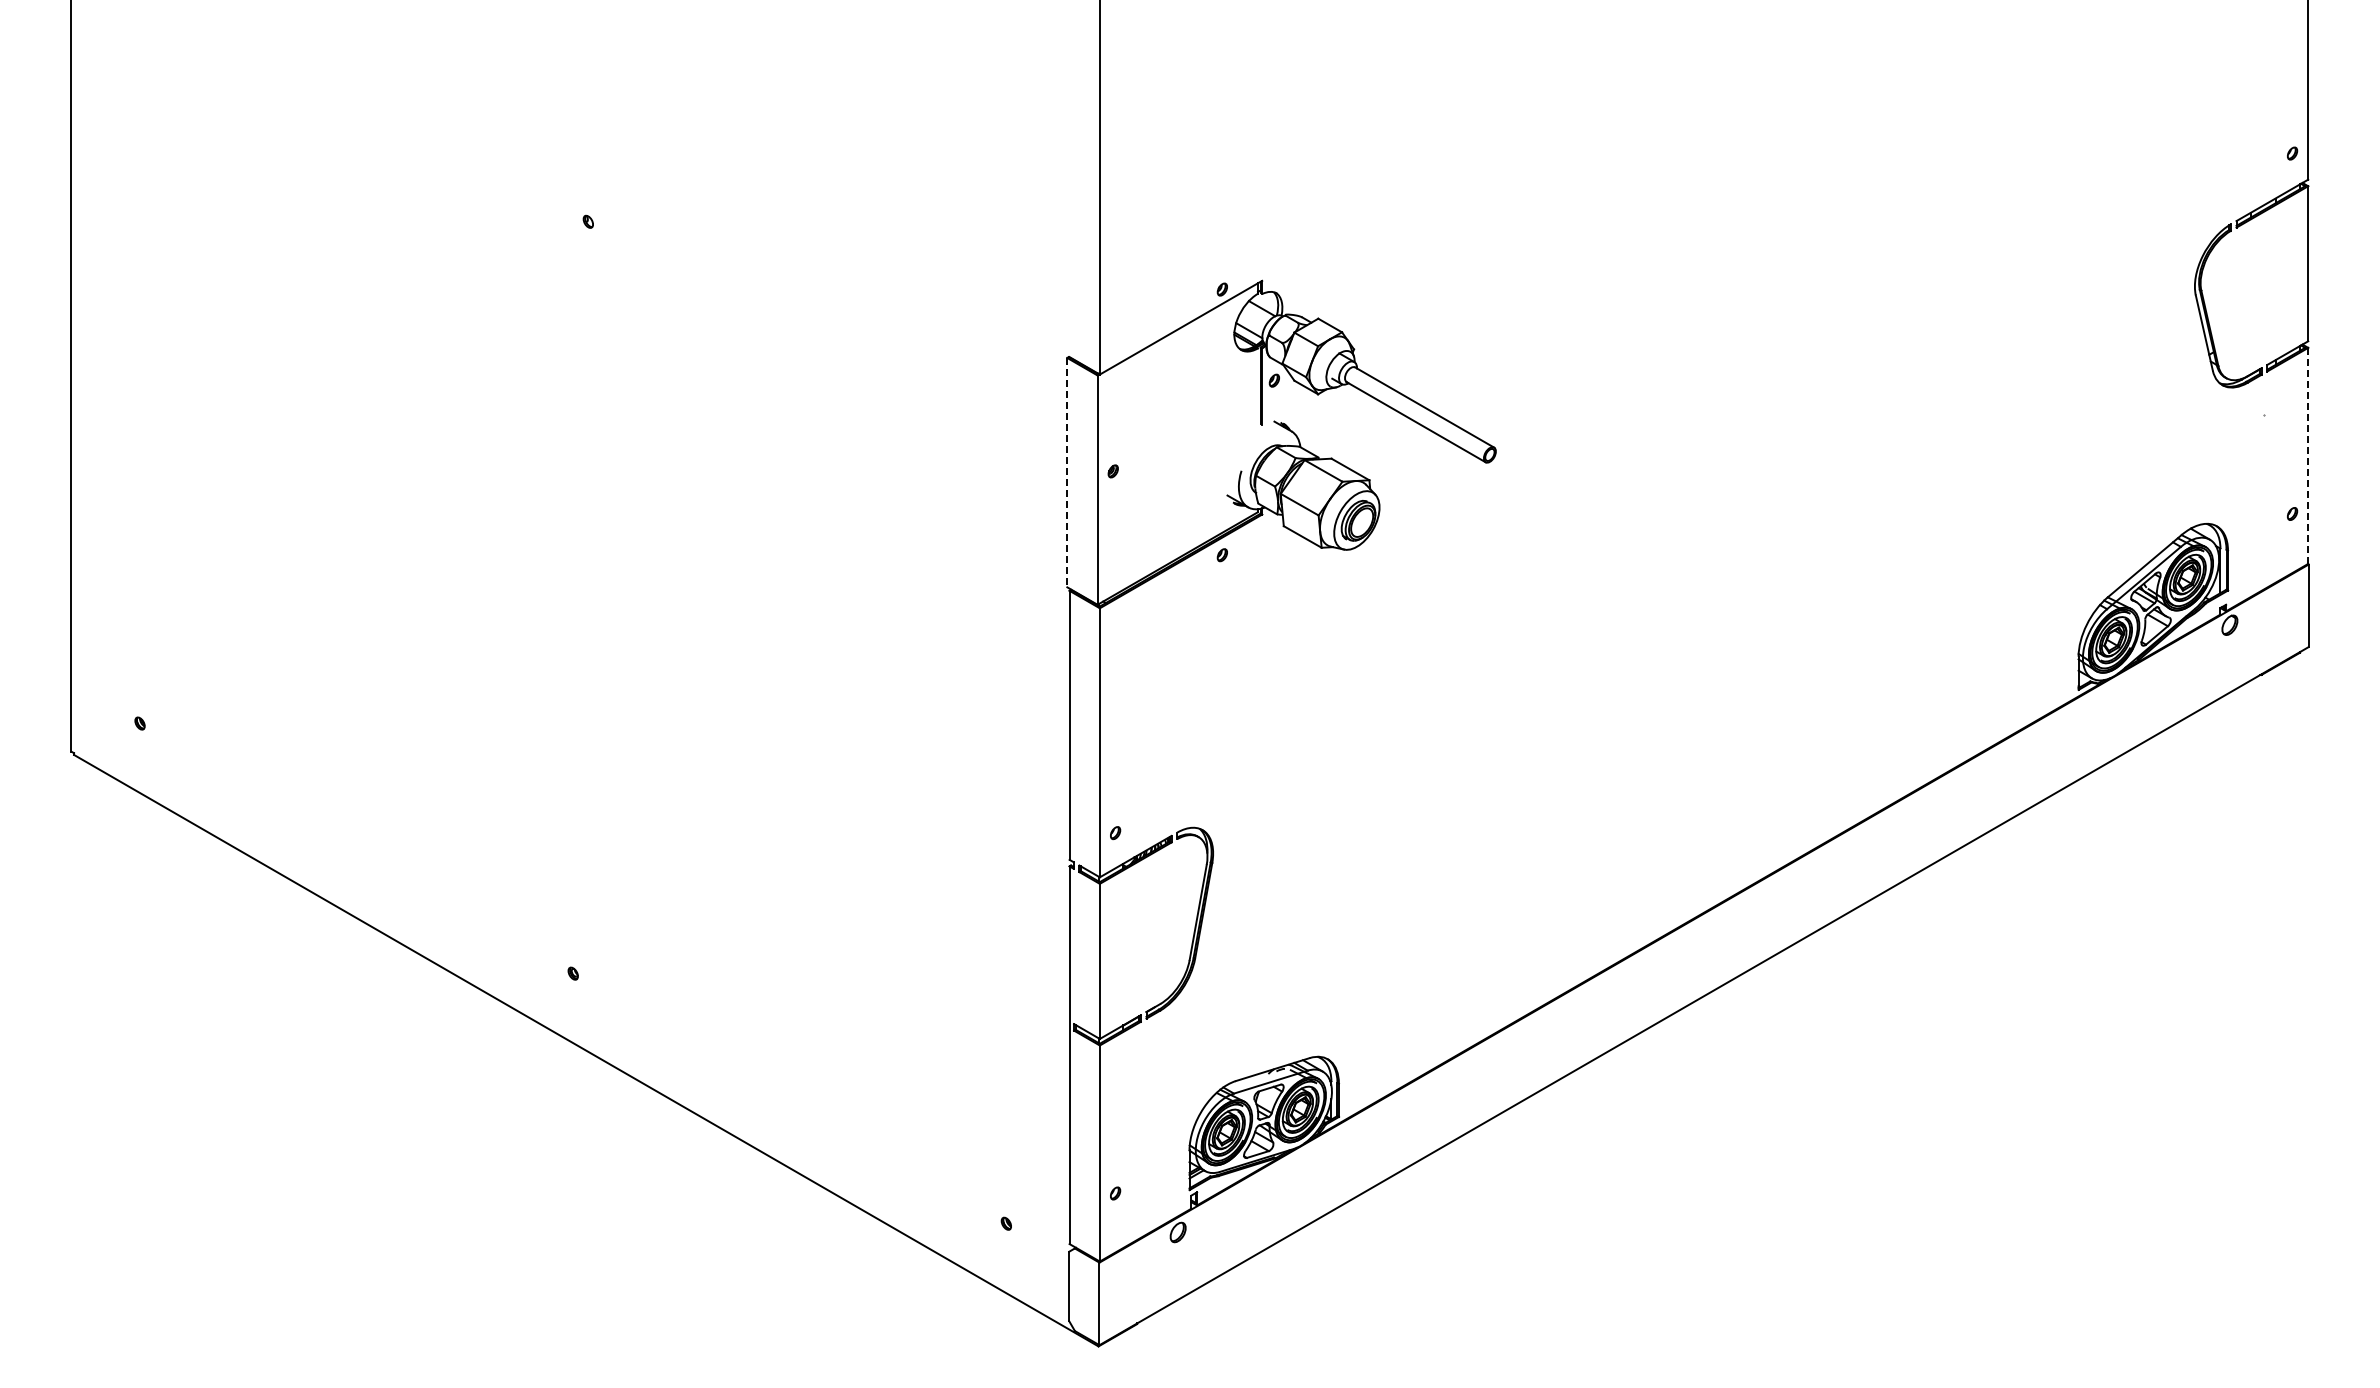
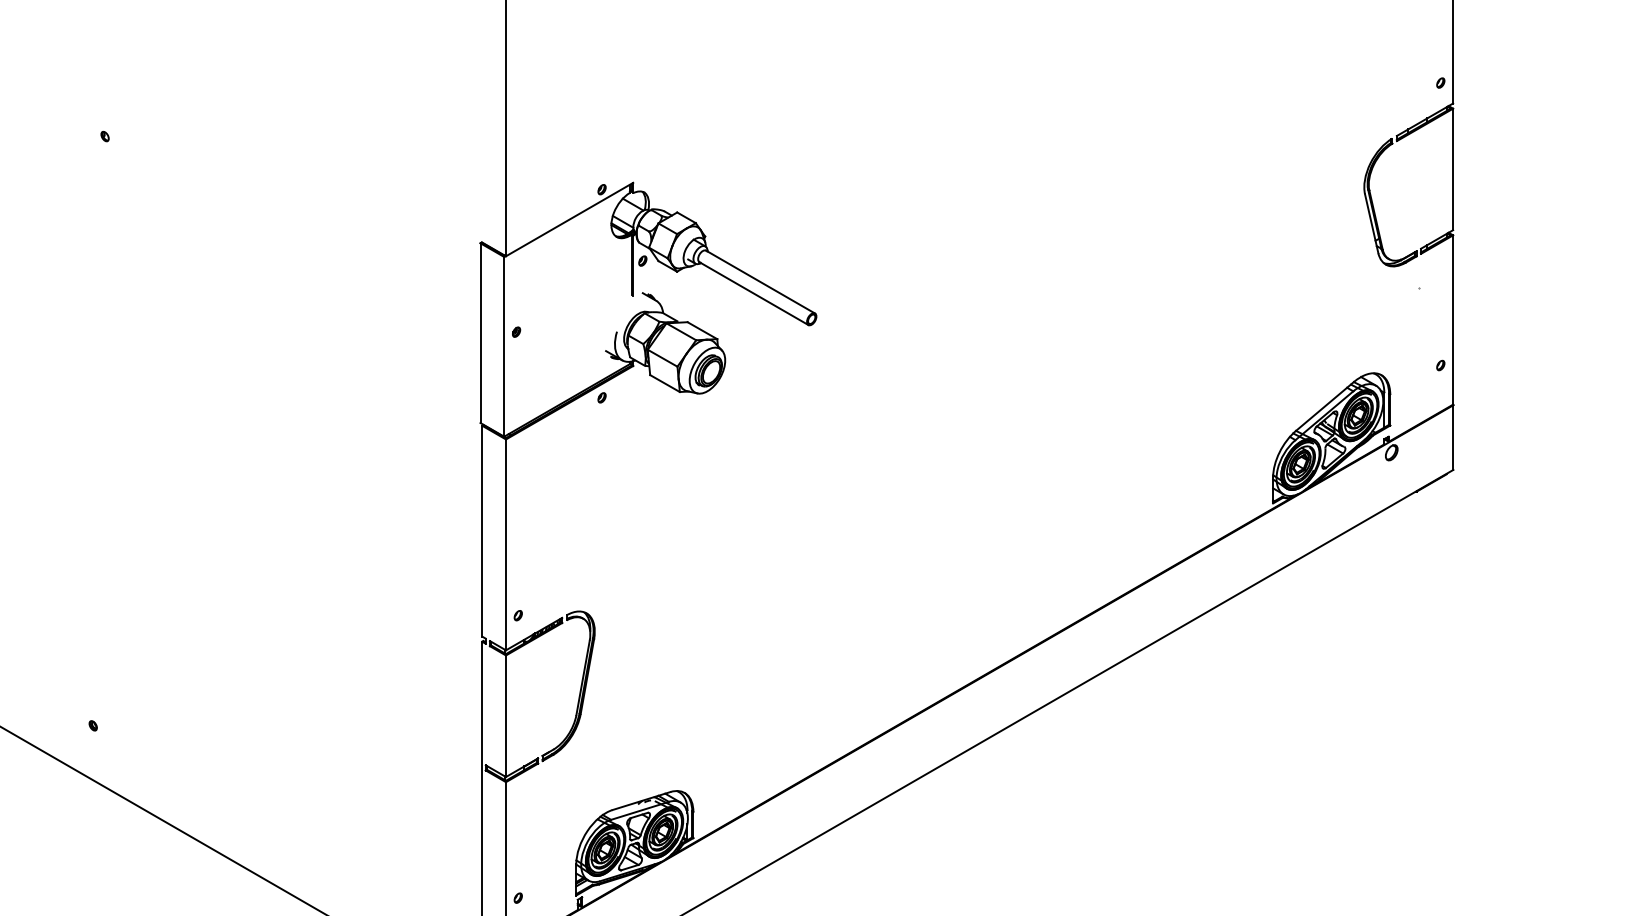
line: (2308, 456) -> (1453, 320), dashed -> solid
line: (1067, 472) -> (480, 333), dashed -> solid

